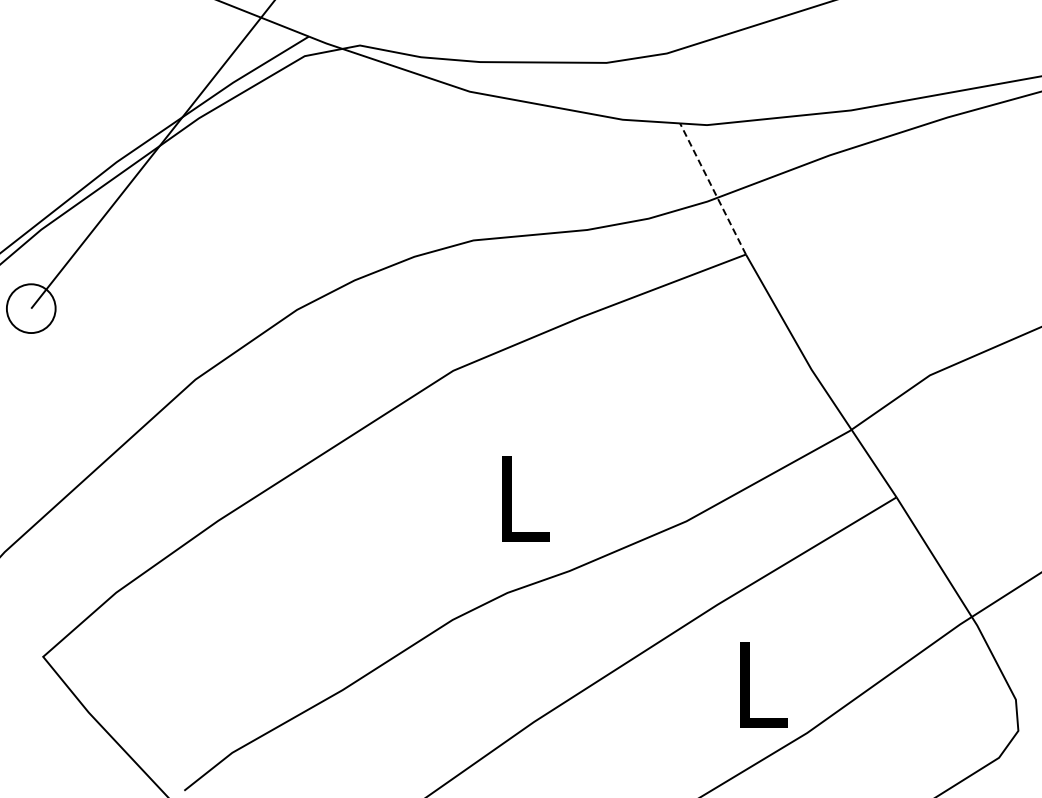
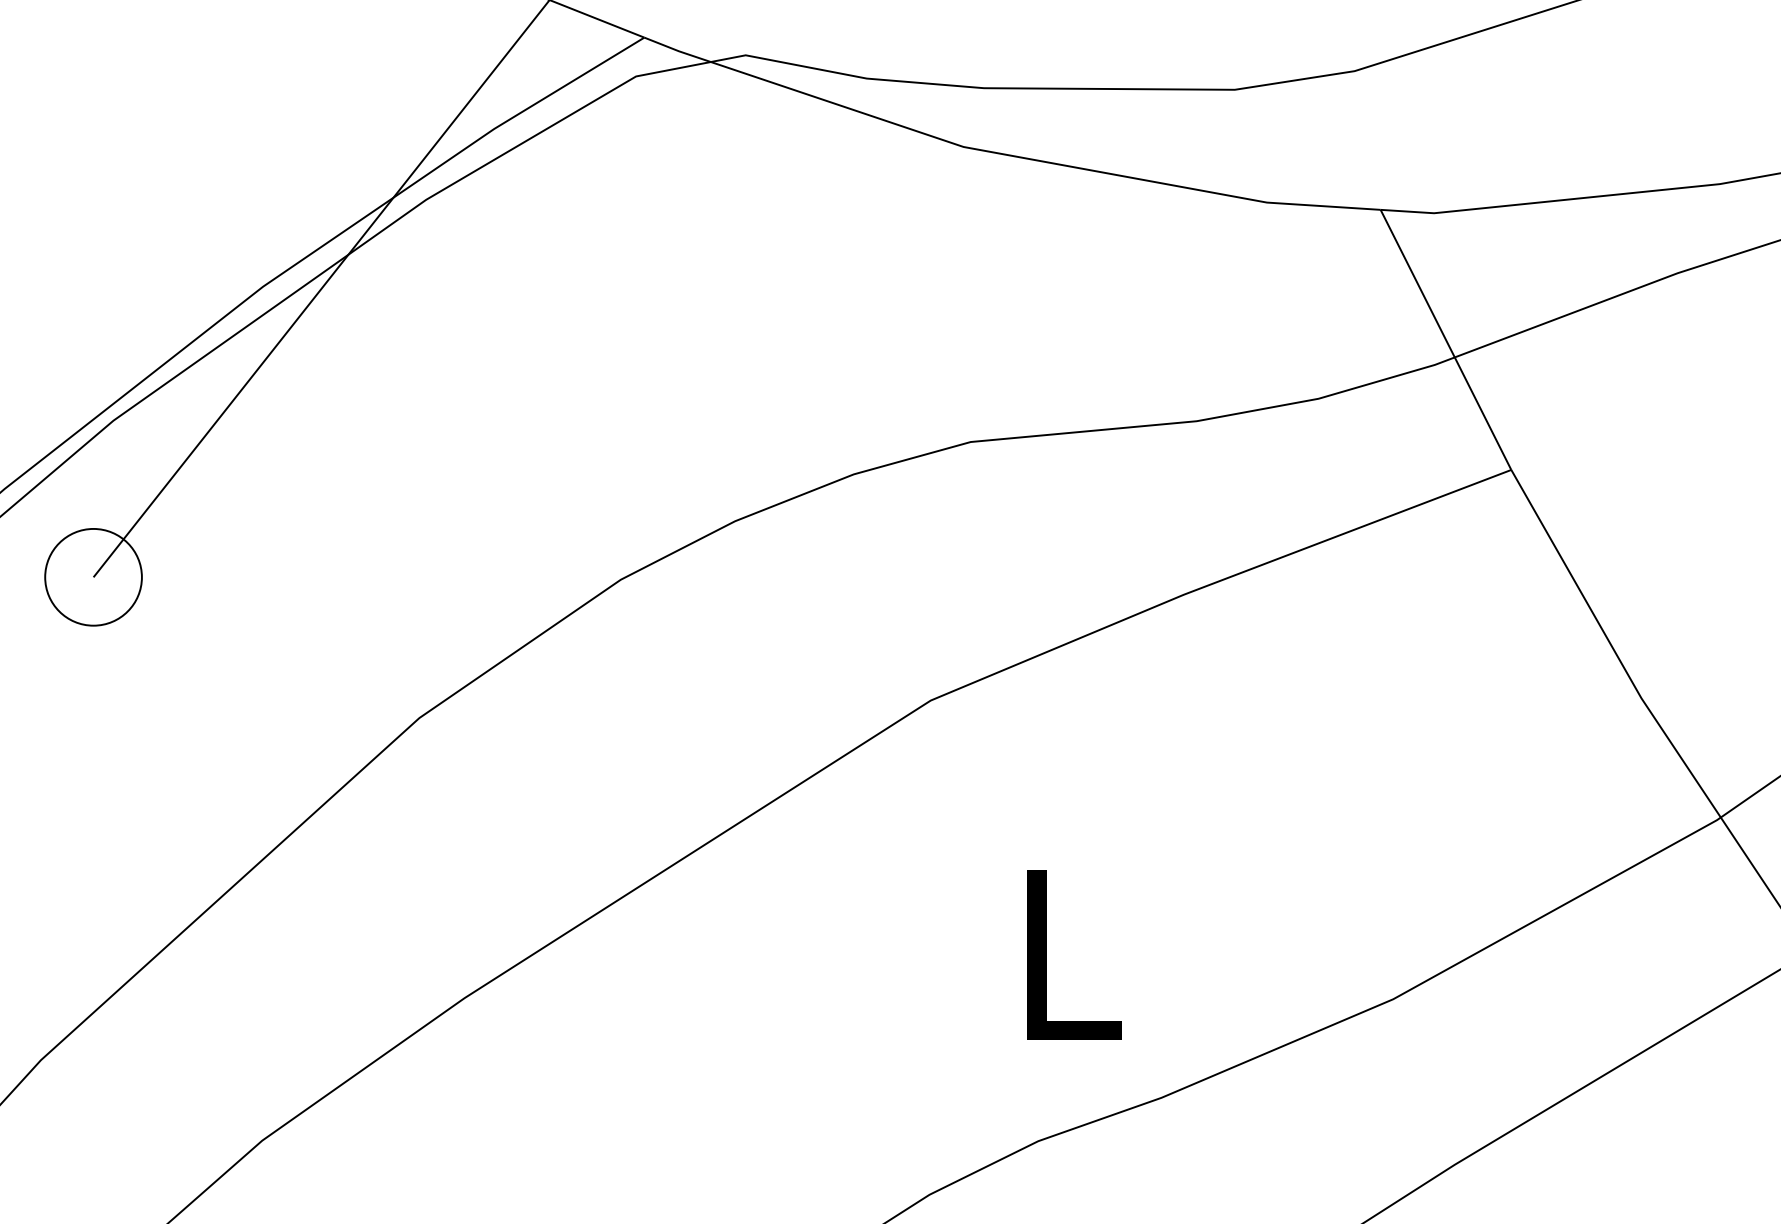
line: (712, 188) -> (1444, 338), dashed -> solid

